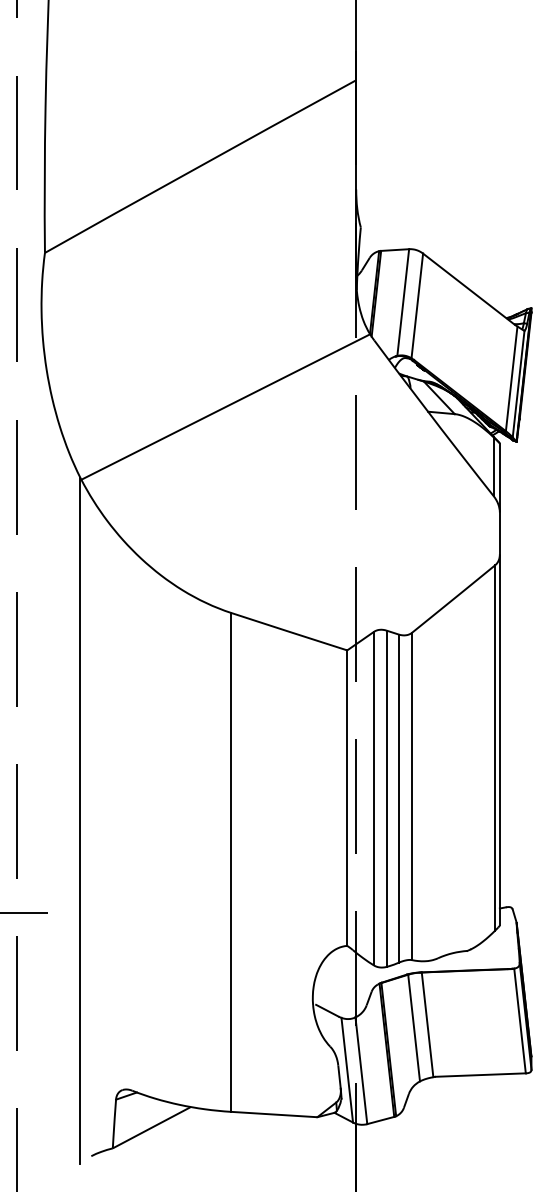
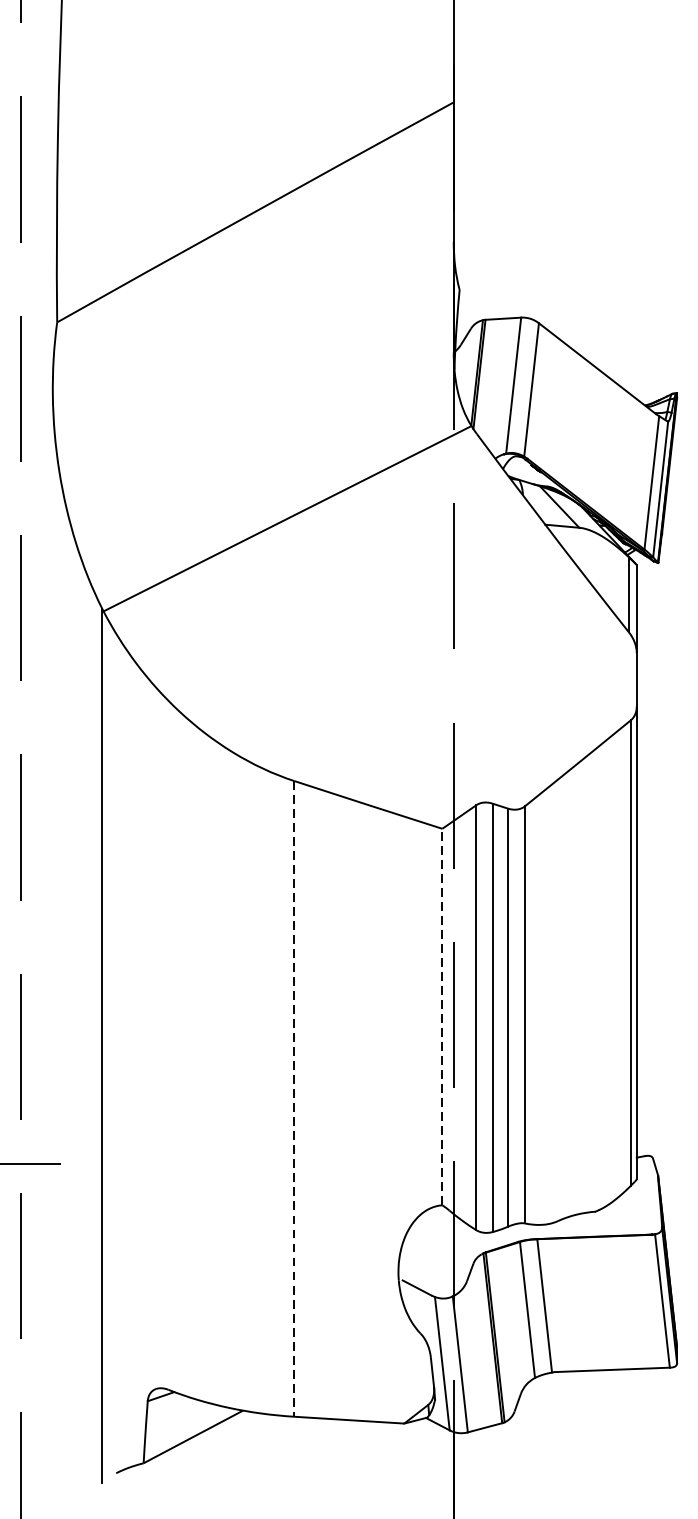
line: (347, 798) -> (442, 1017), solid -> dashed
line: (231, 862) -> (294, 1099), solid -> dashed

